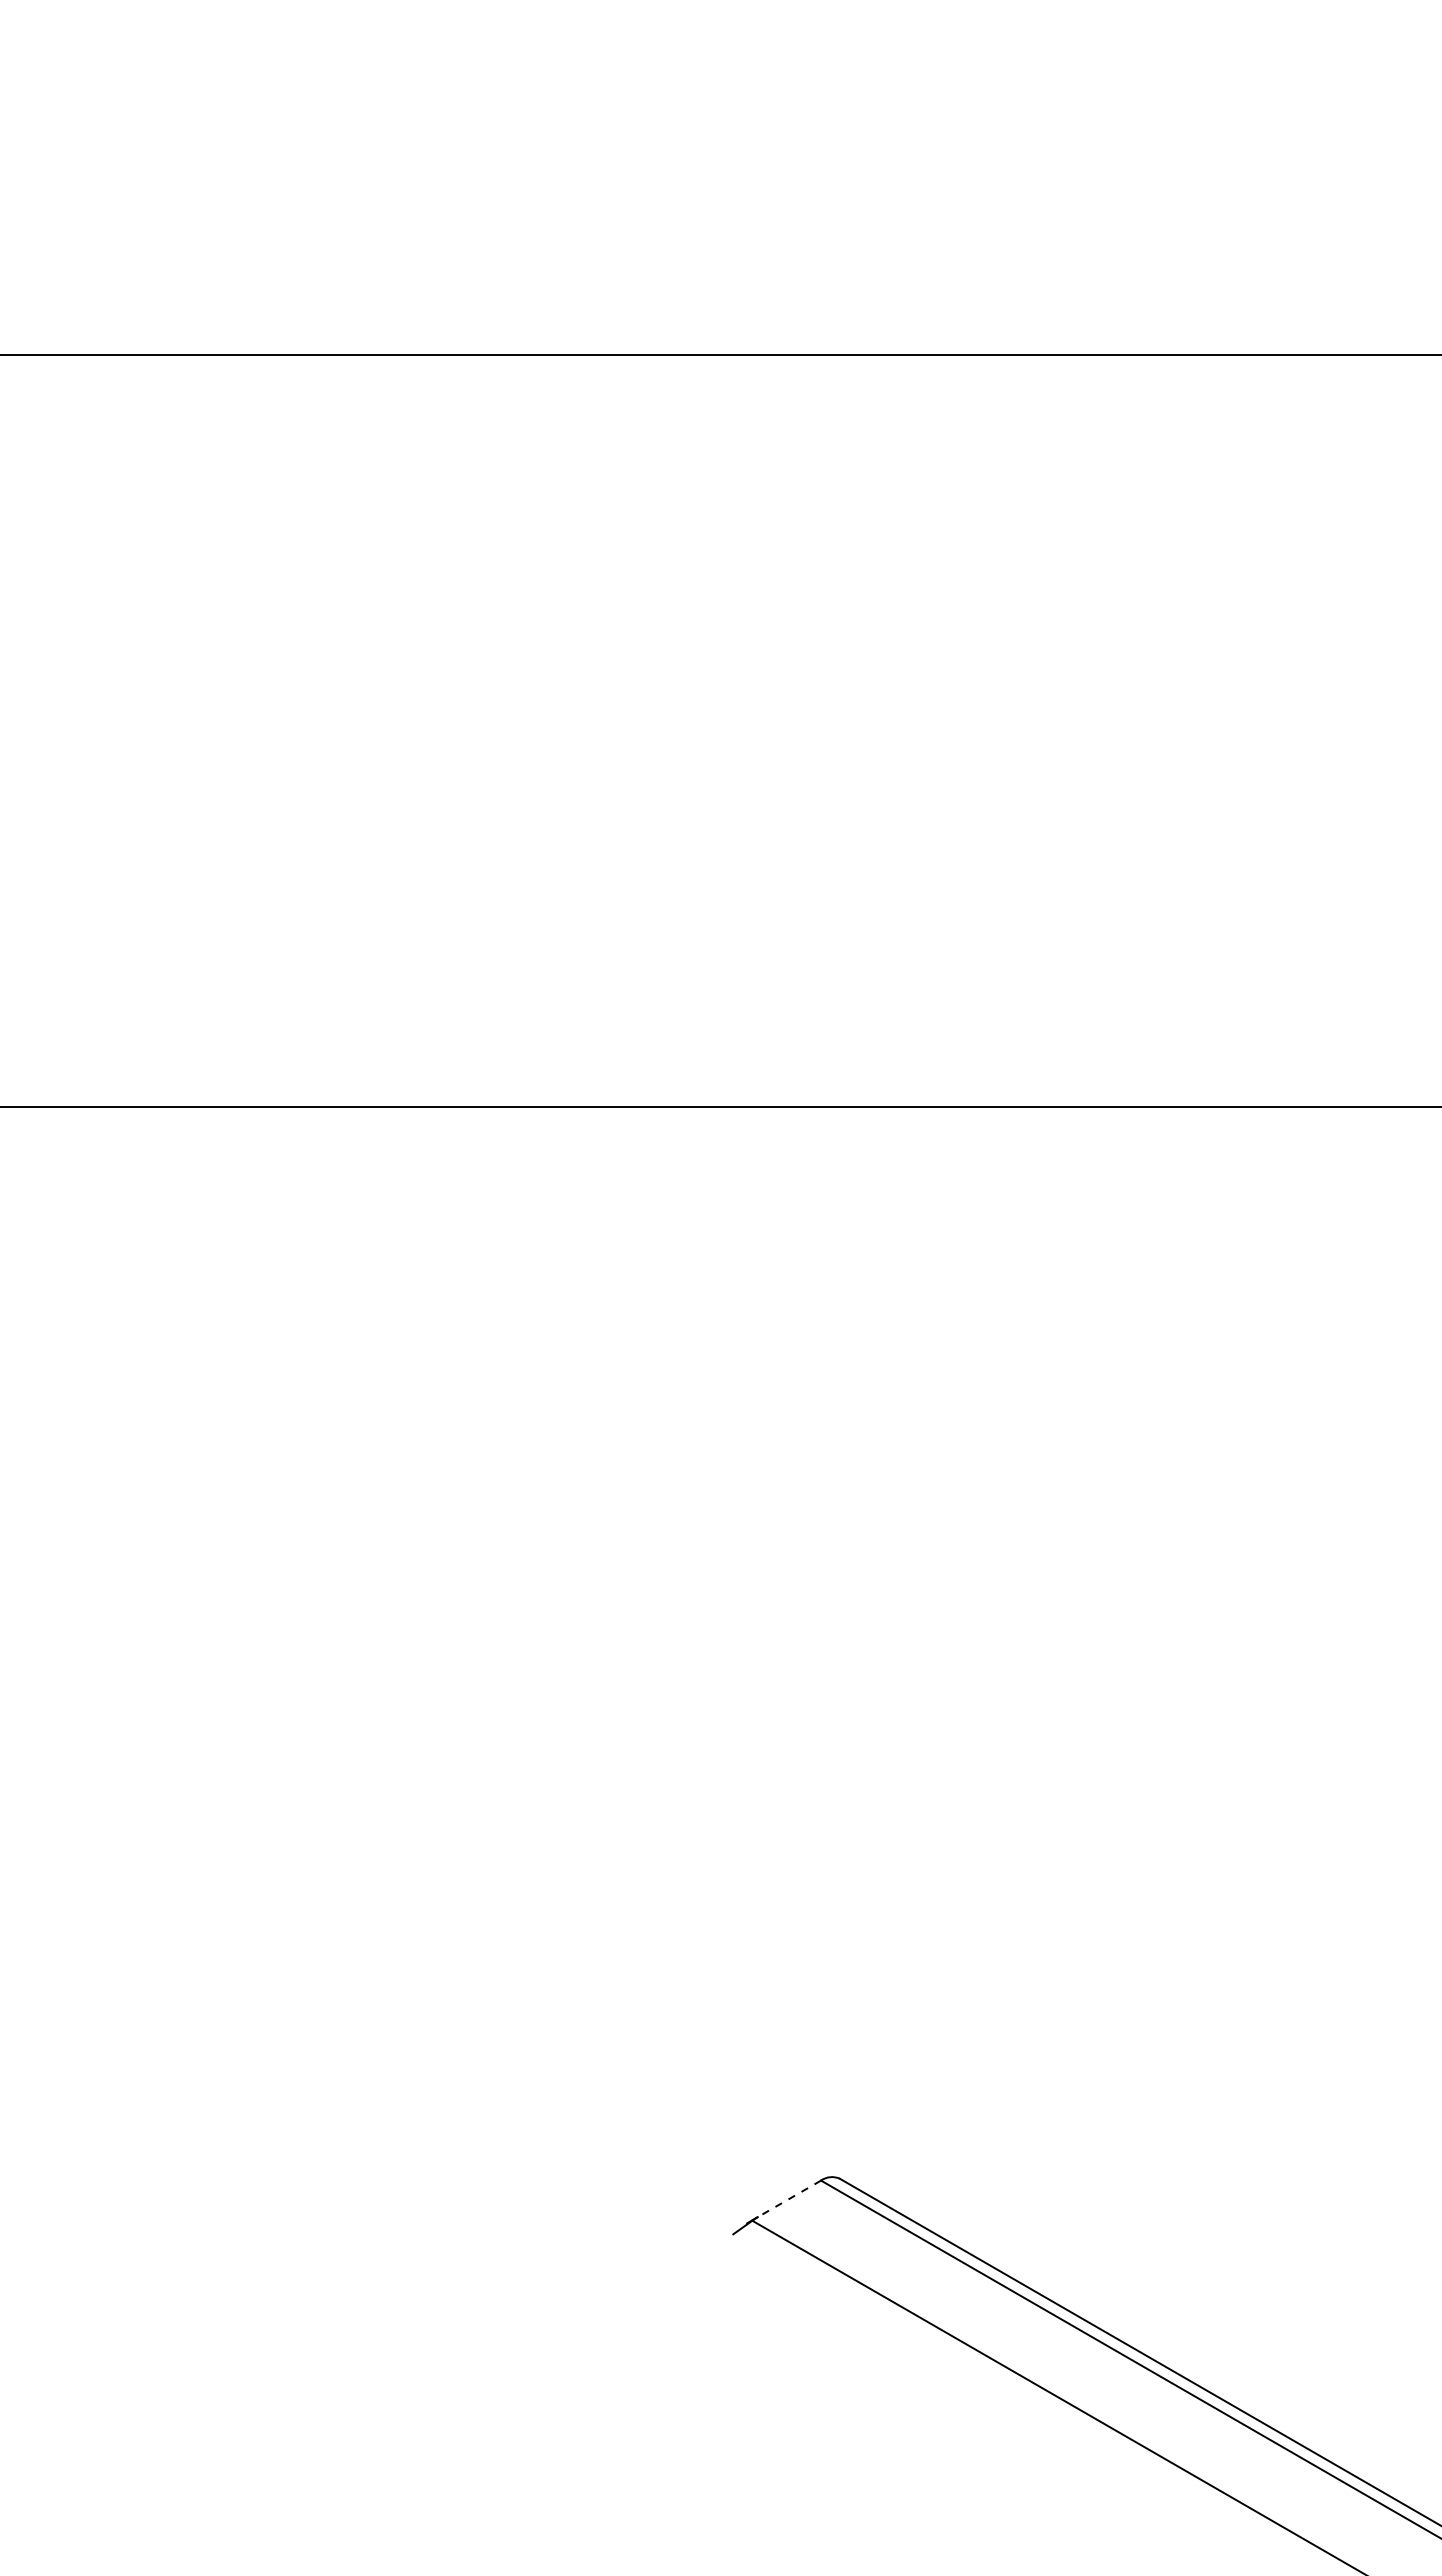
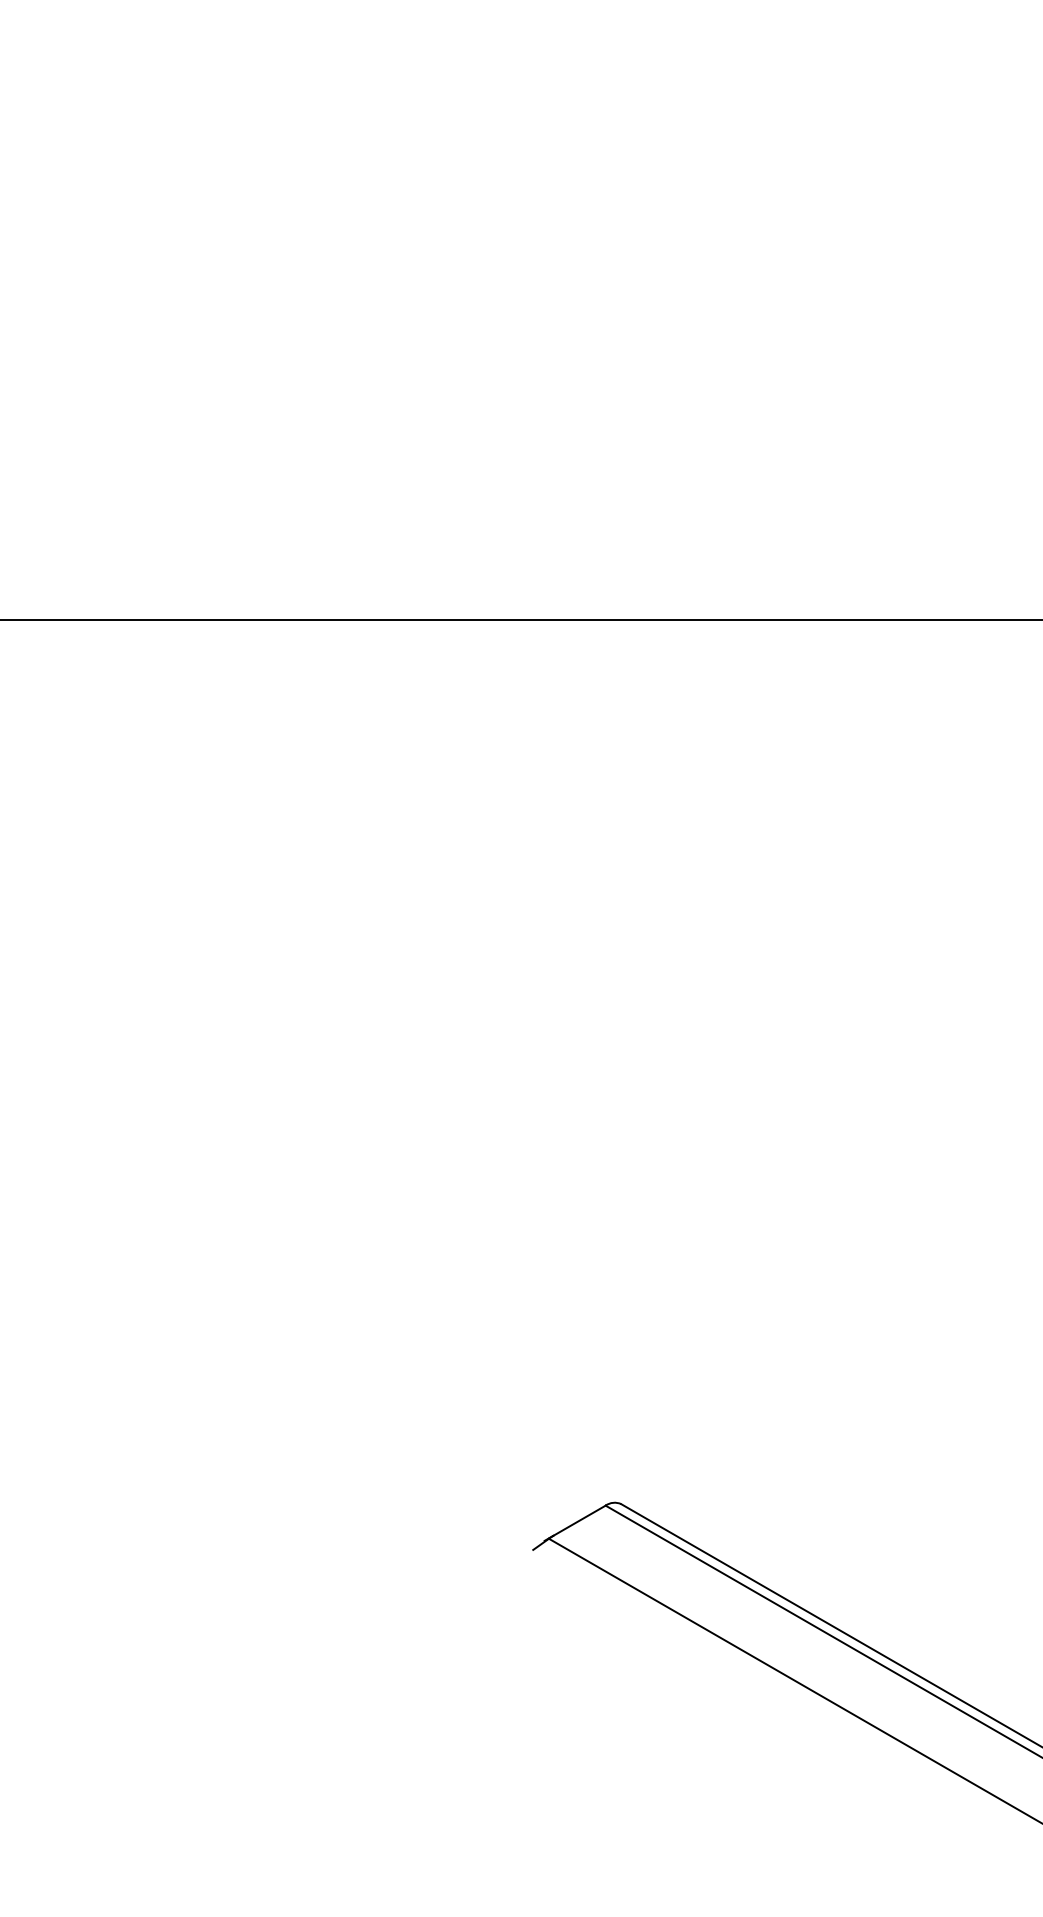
line: (789, 2198) -> (579, 1520), dashed -> solid

